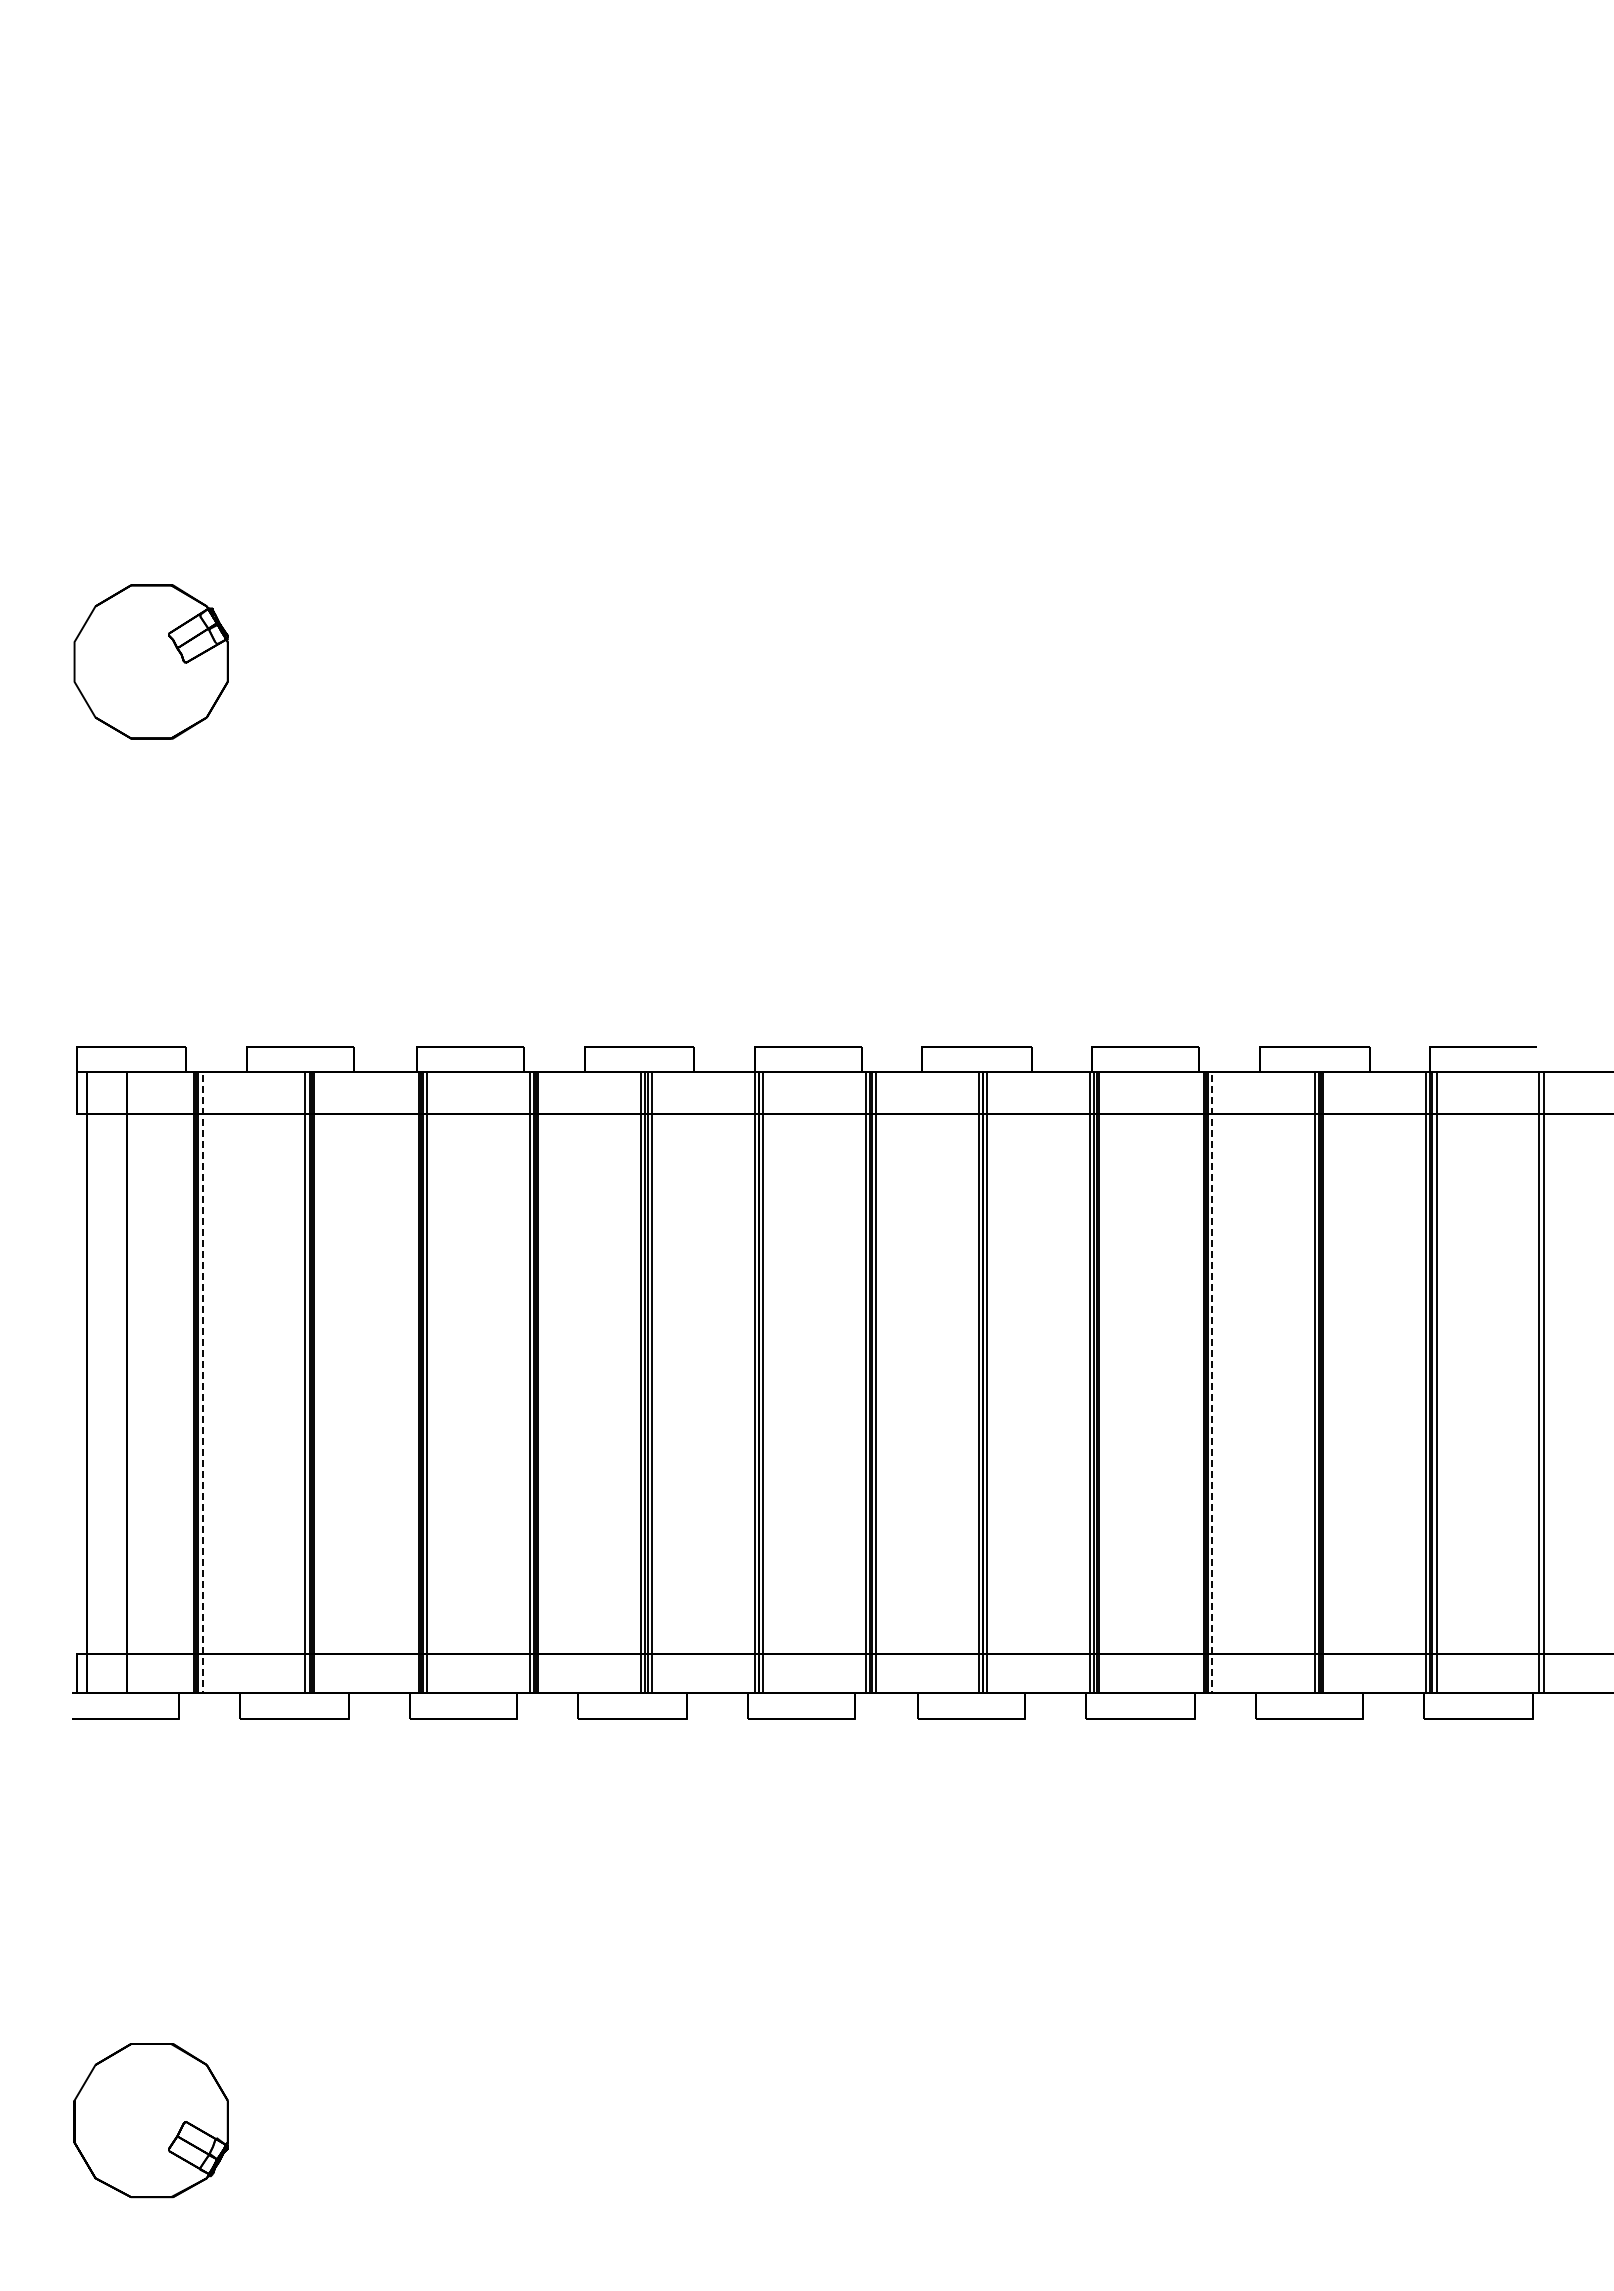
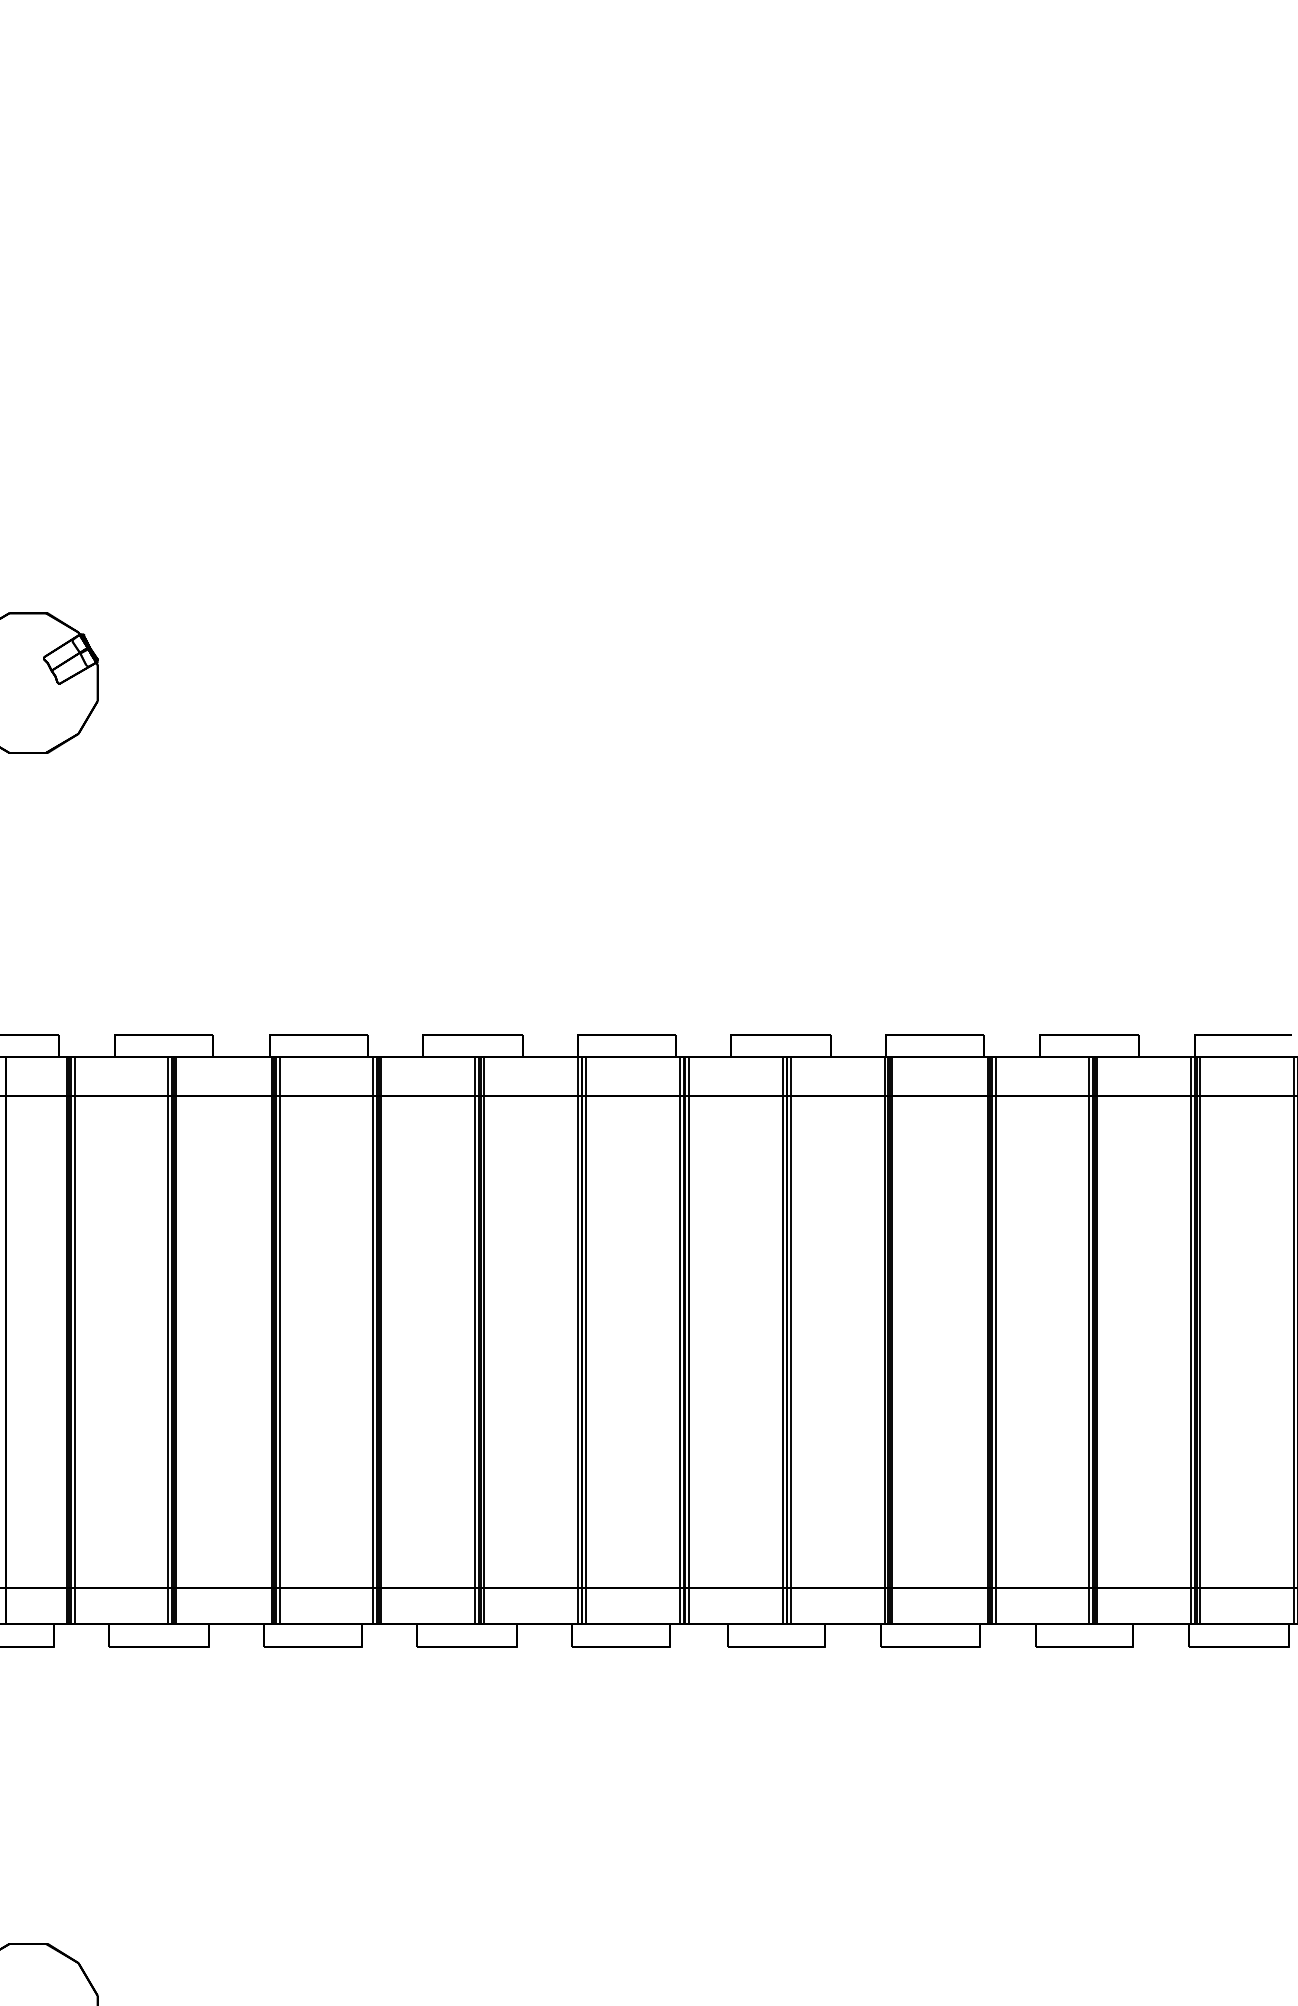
line: (202, 1382) -> (74, 1340), dashed -> solid
line: (1212, 1382) -> (995, 1340), dashed -> solid

